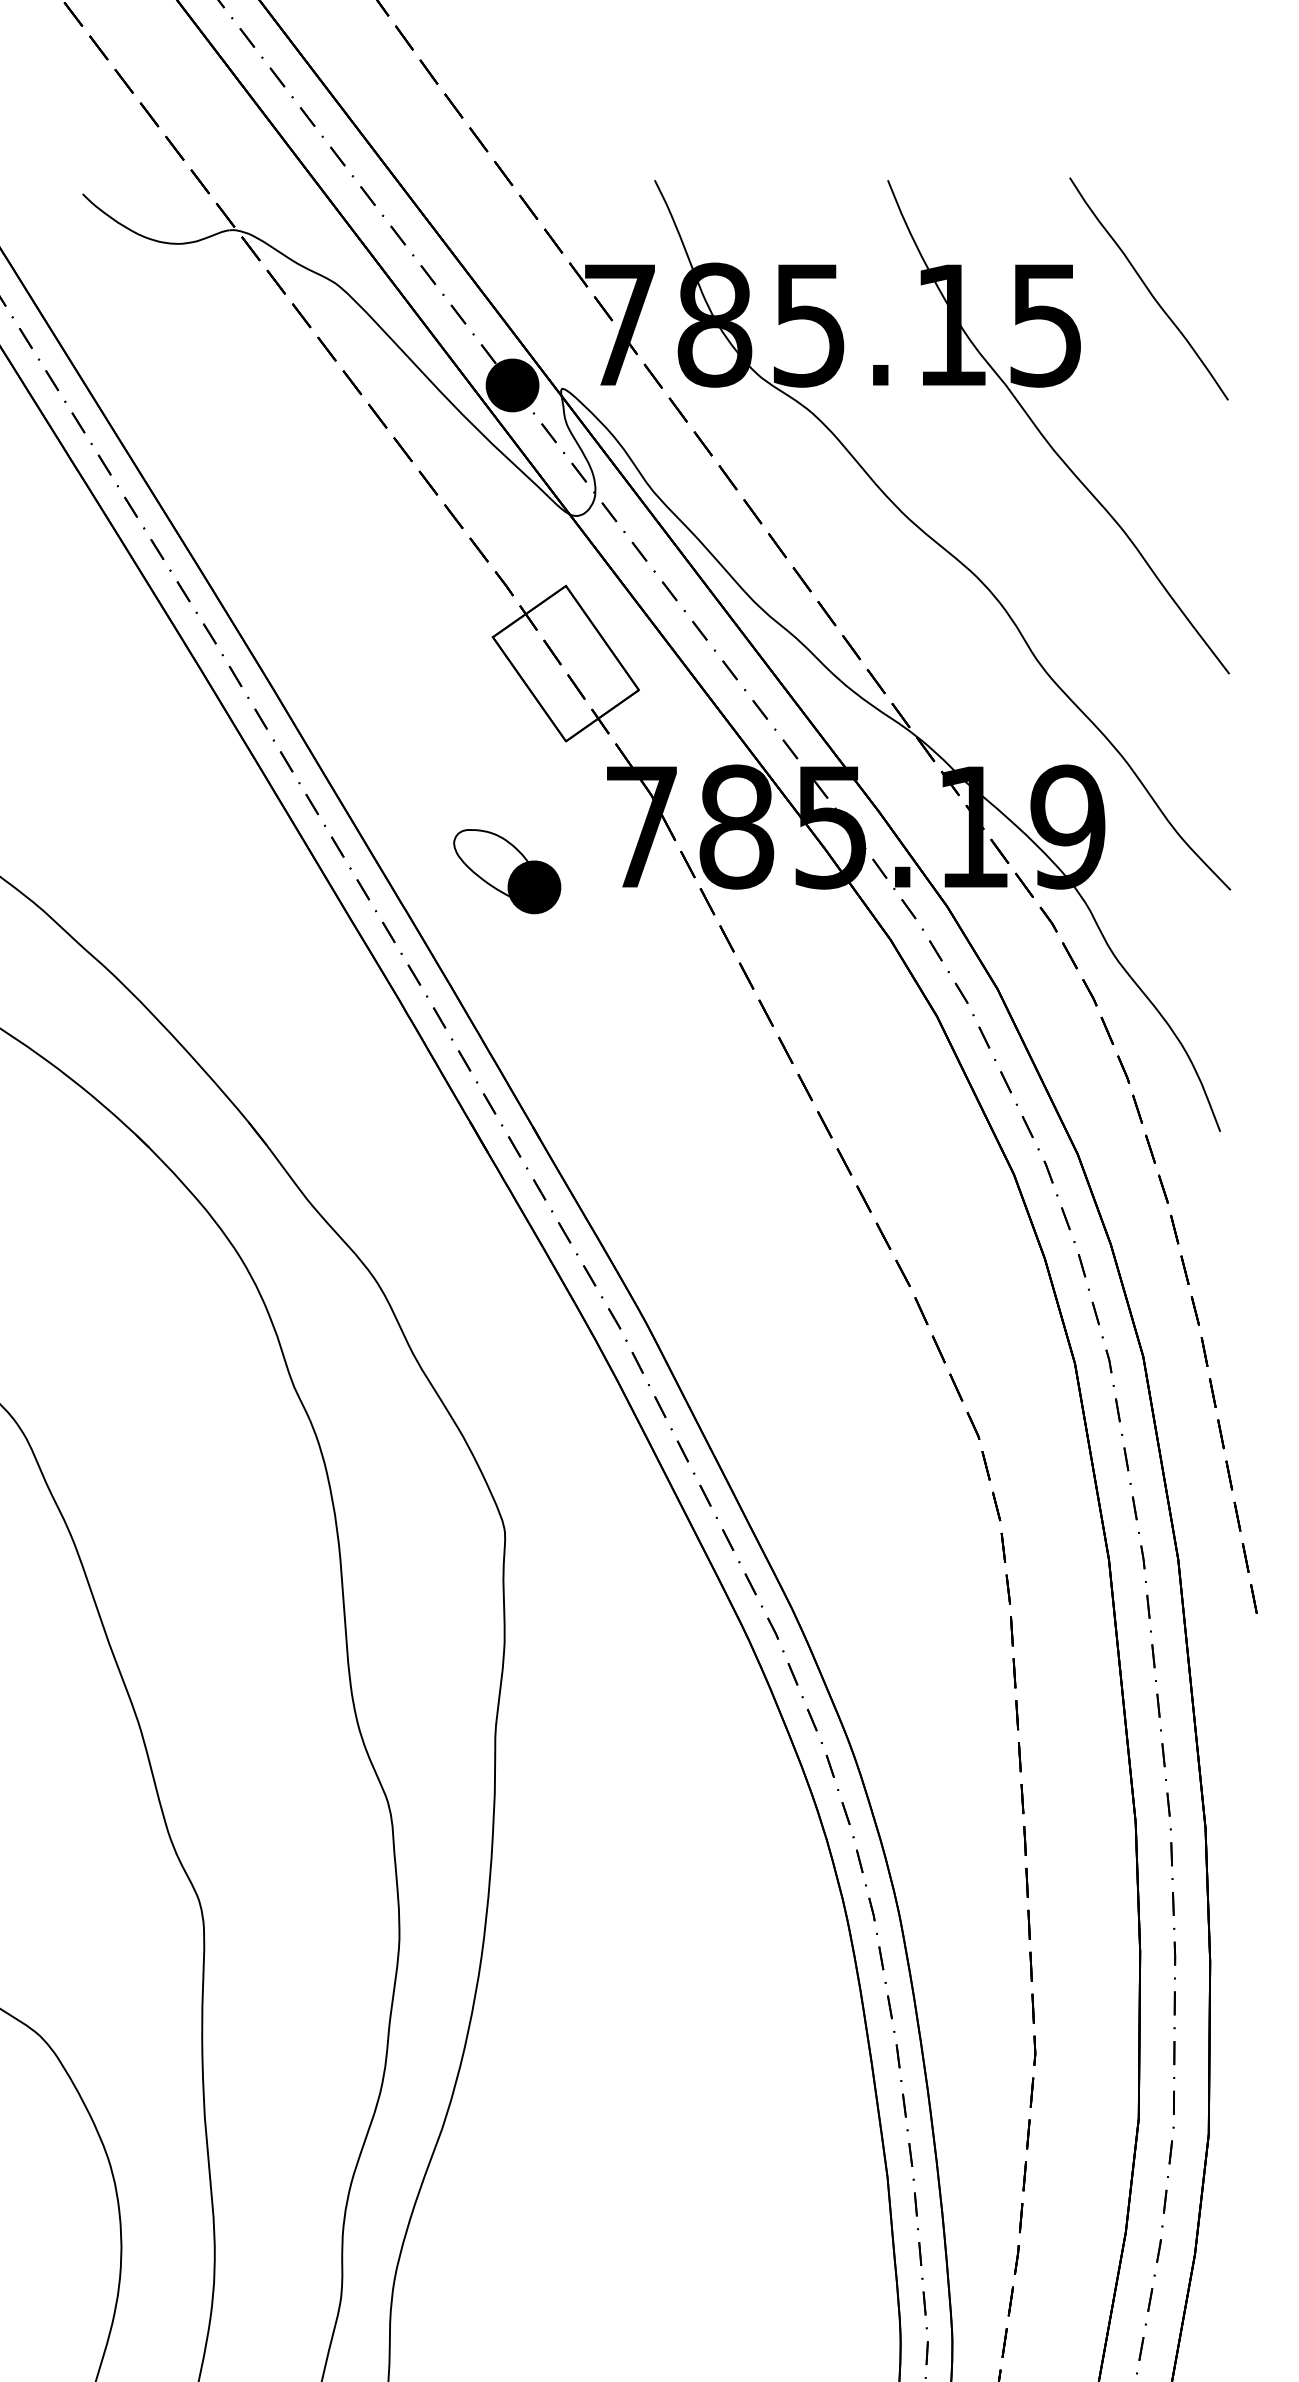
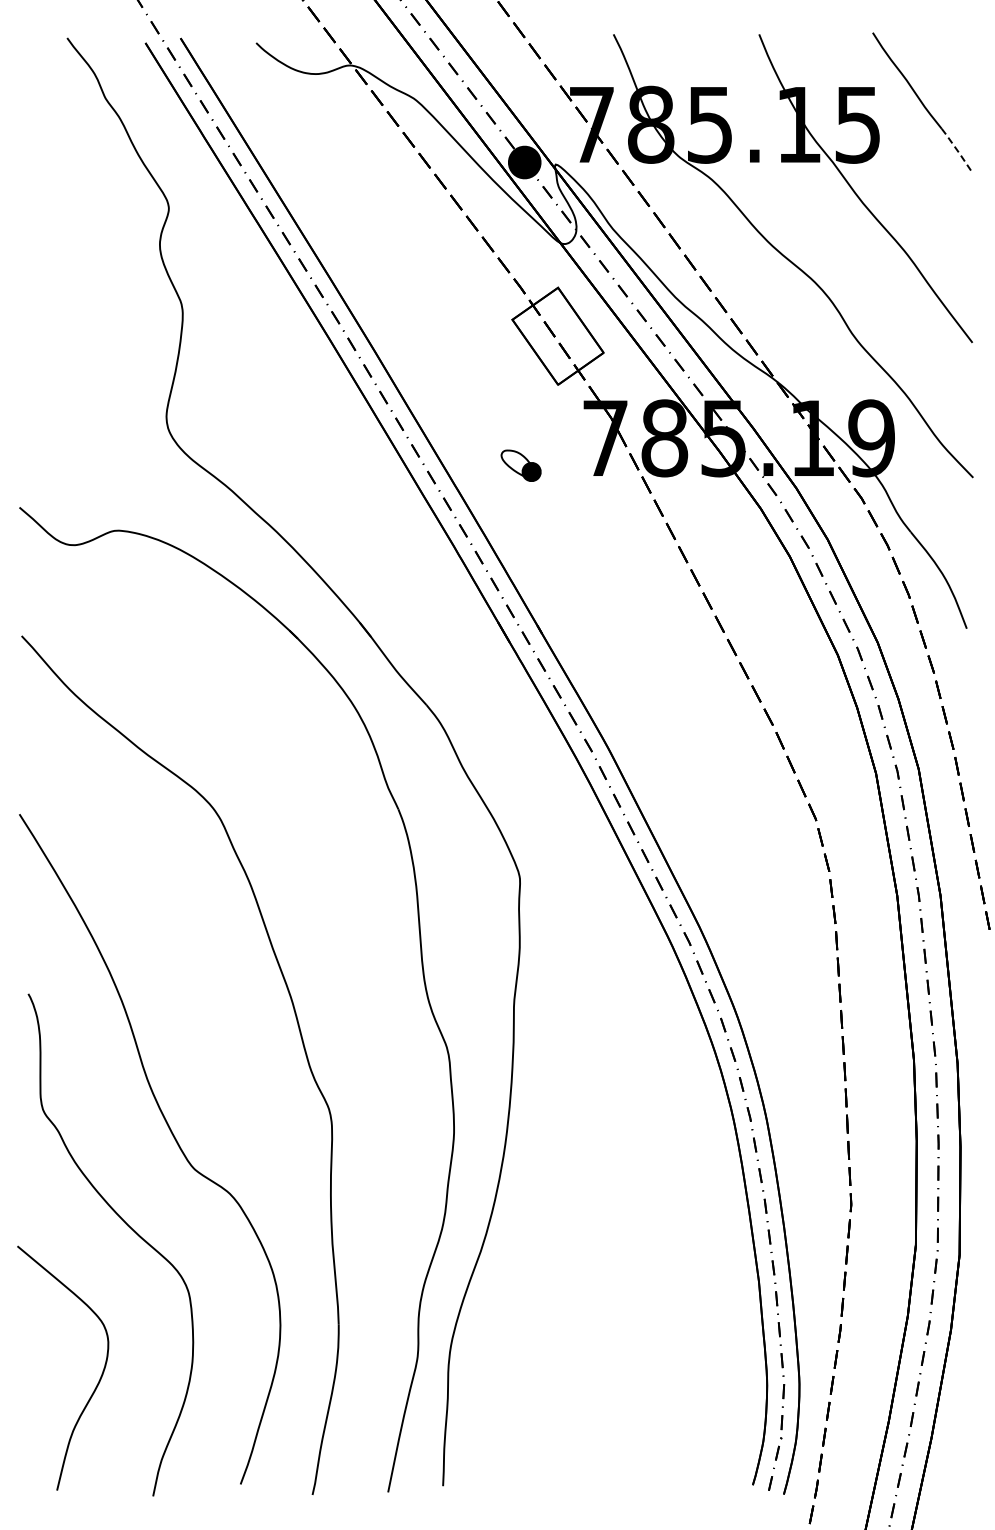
line: (1205, 366) -> (957, 150), solid -> dashed
part: (507, 870) -> (521, 465), size x0.6

